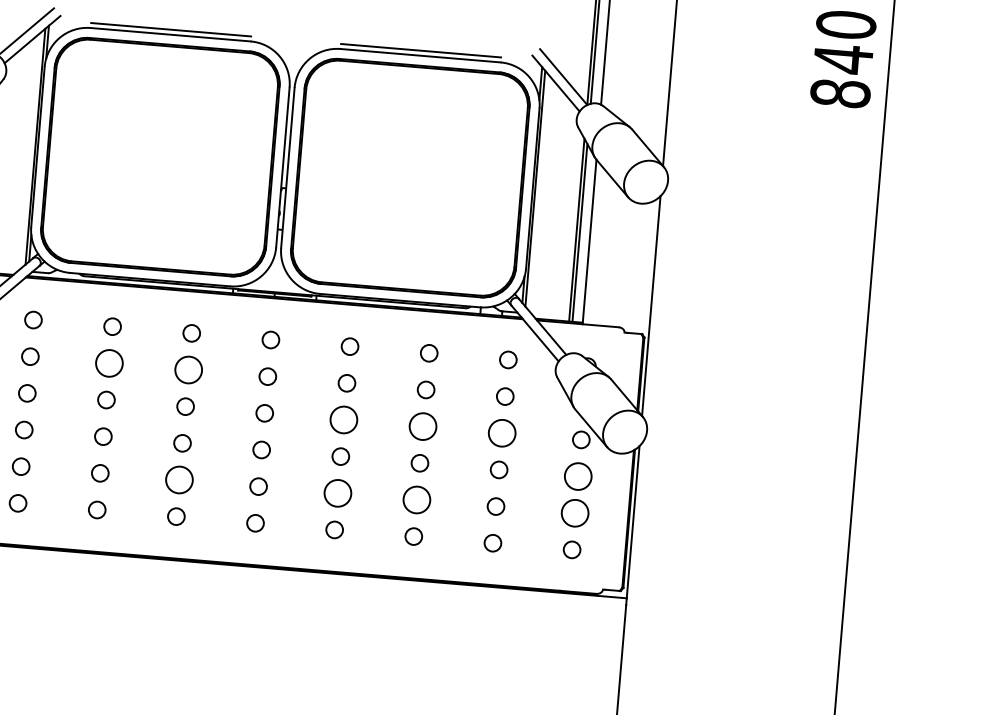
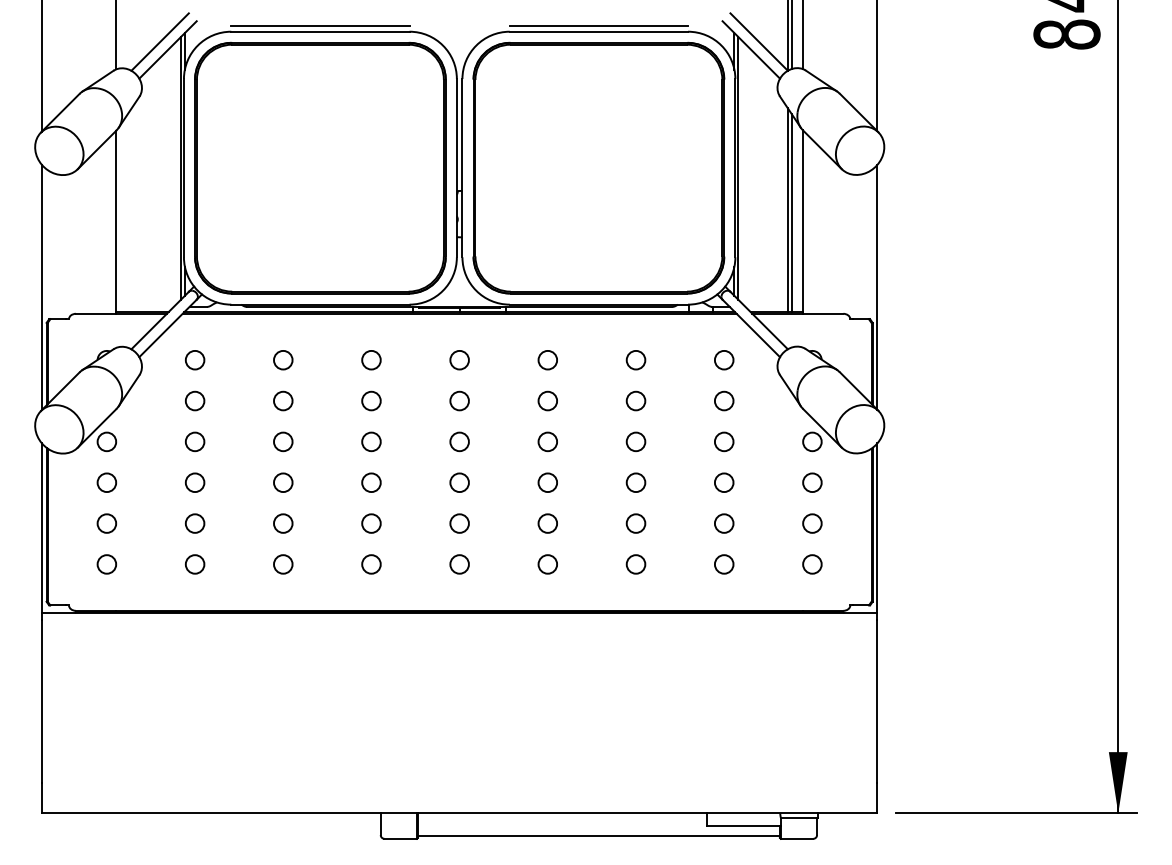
circle: (109, 362) -> (283, 400), size x0.62
circle: (188, 369) -> (371, 400), size x0.62
circle: (343, 419) -> (547, 441), size x0.62
circle: (422, 426) -> (635, 441), size x0.62
circle: (501, 432) -> (723, 441), size x0.62
circle: (578, 476) -> (812, 482), size x0.62
circle: (179, 479) -> (371, 523), size x0.62
circle: (337, 493) -> (547, 523), size x0.62
circle: (416, 499) -> (635, 523), size x0.62
circle: (575, 513) -> (812, 523), size x0.62

